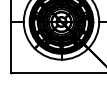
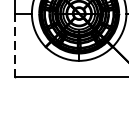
line: (10, 47) -> (15, 45), solid -> dashed

